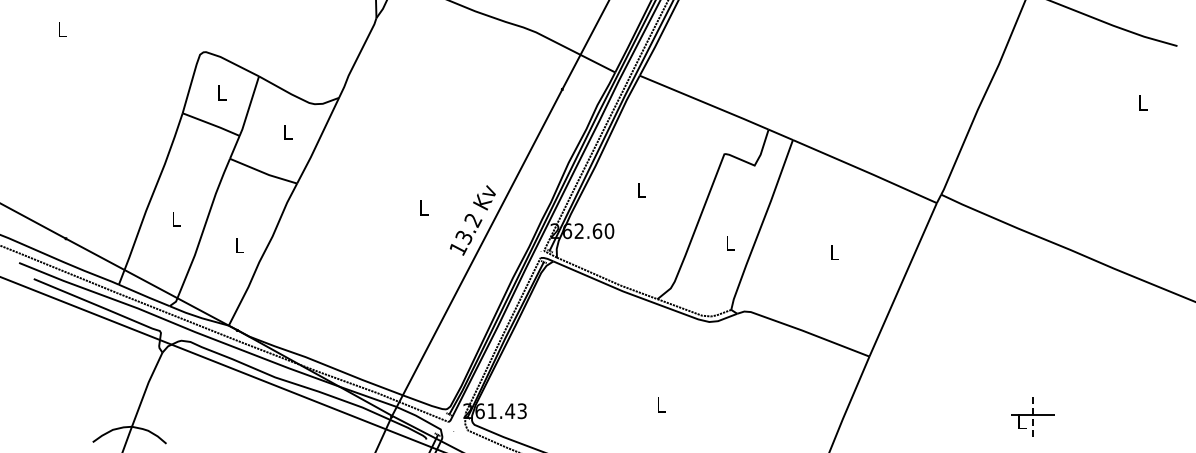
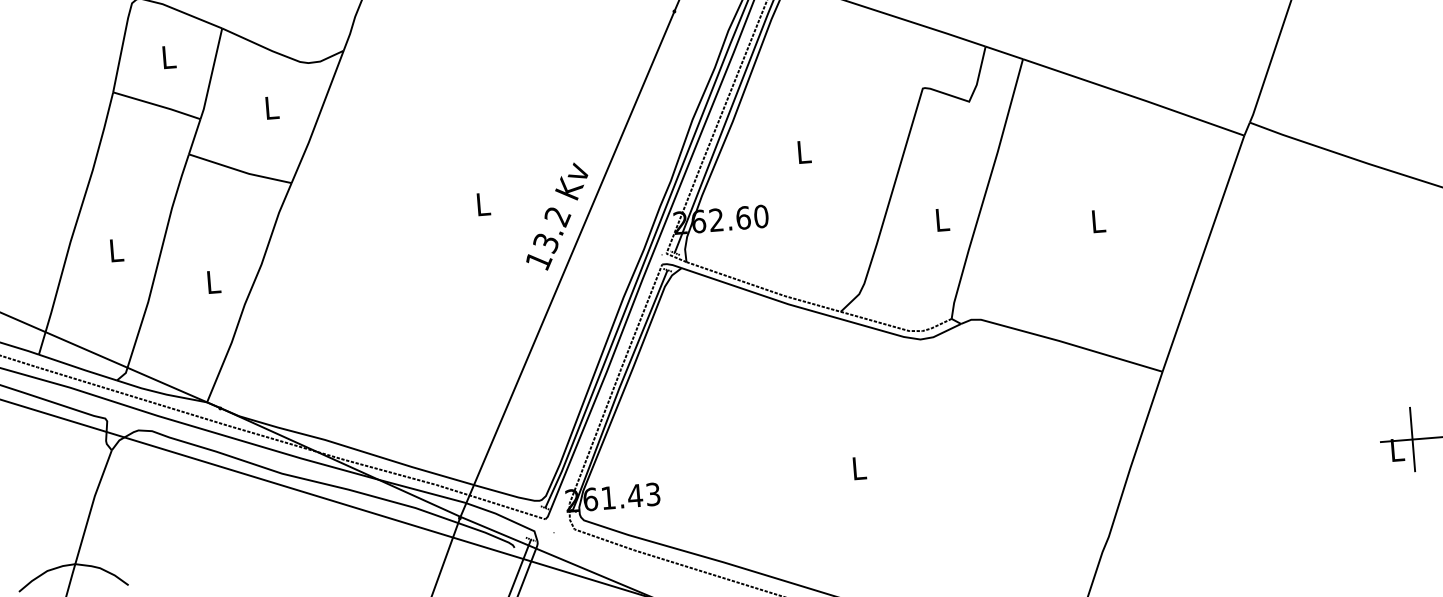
line: (1033, 415) -> (1413, 439), dashed -> solid

